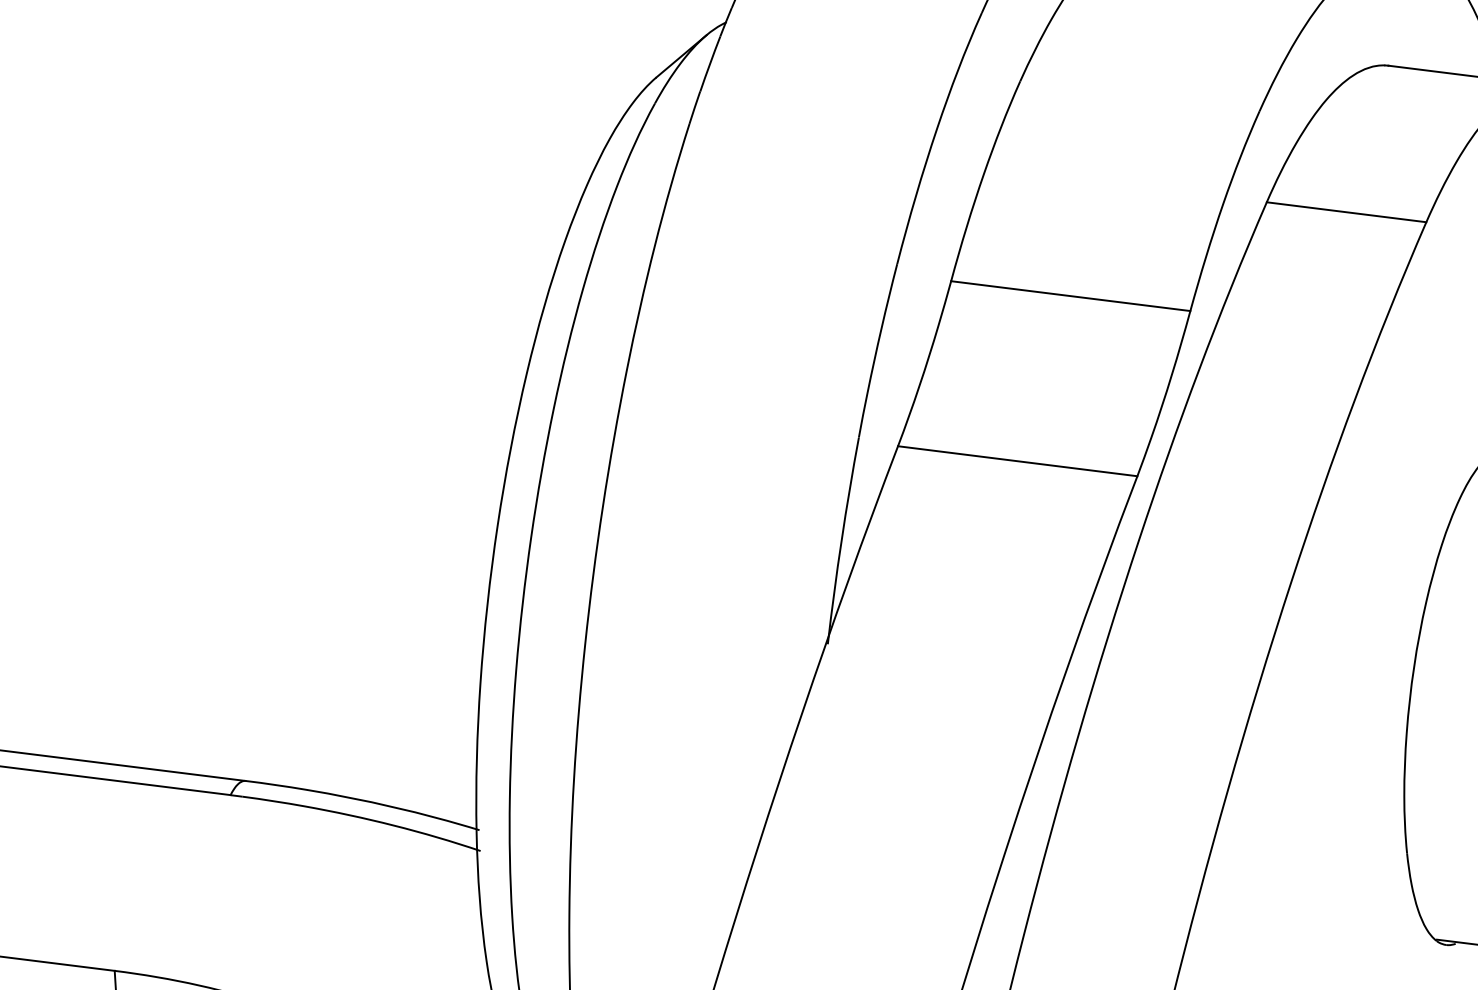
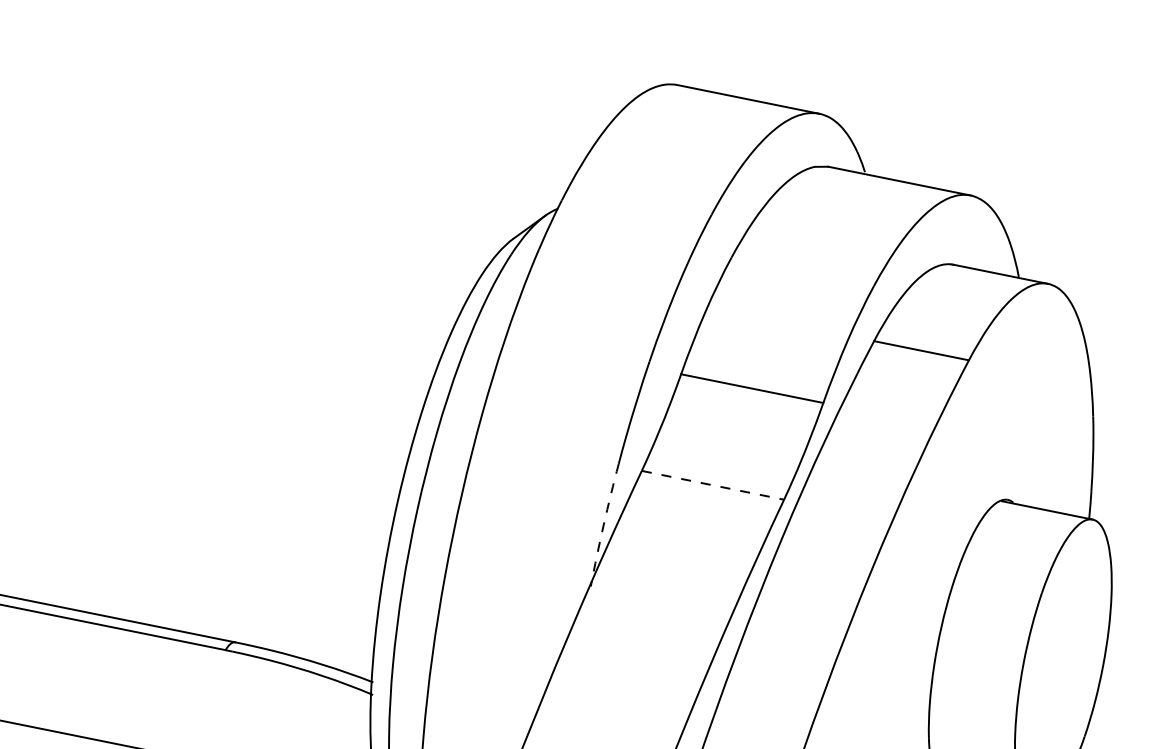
line: (1016, 461) -> (712, 485), solid -> dashed
arc: (841, 541) -> (603, 525), solid -> dashed

